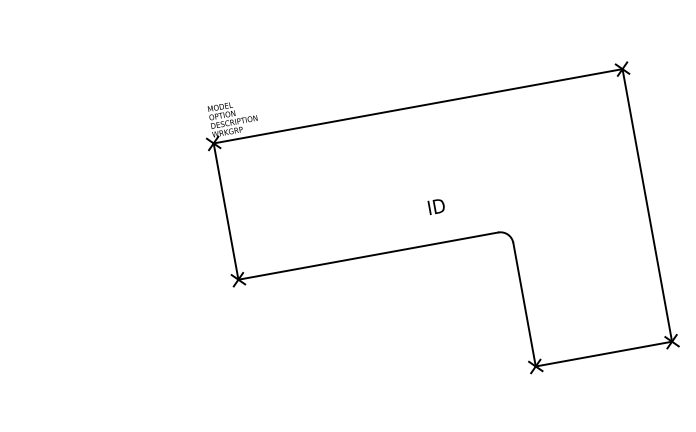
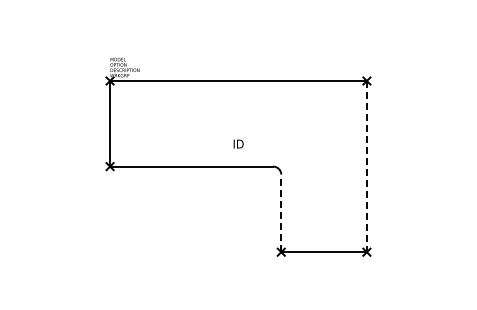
line: (646, 205) -> (366, 166), solid -> dashed
line: (524, 304) -> (281, 213), solid -> dashed

